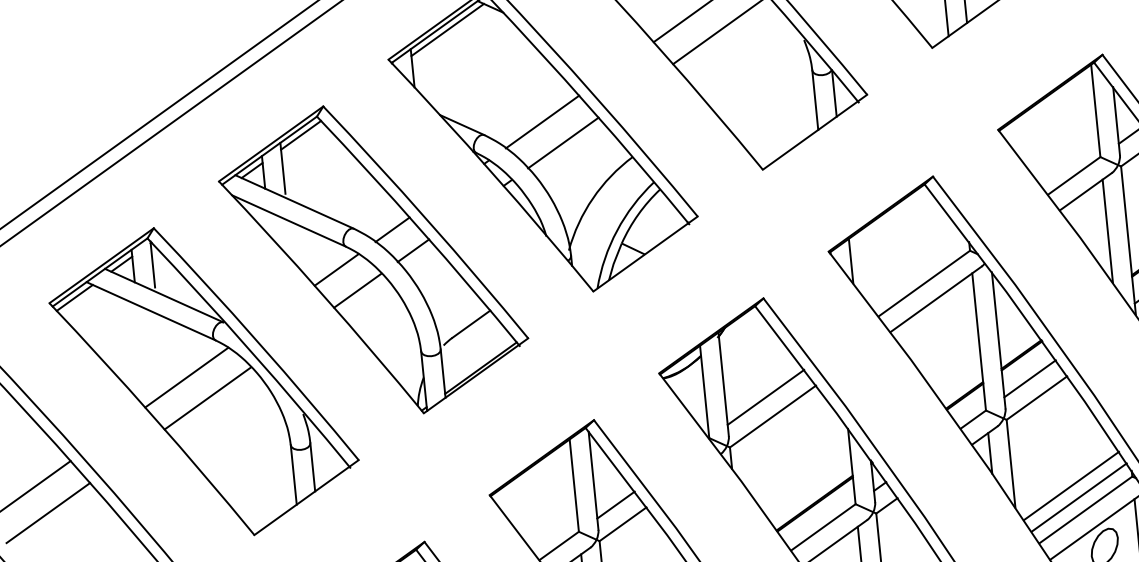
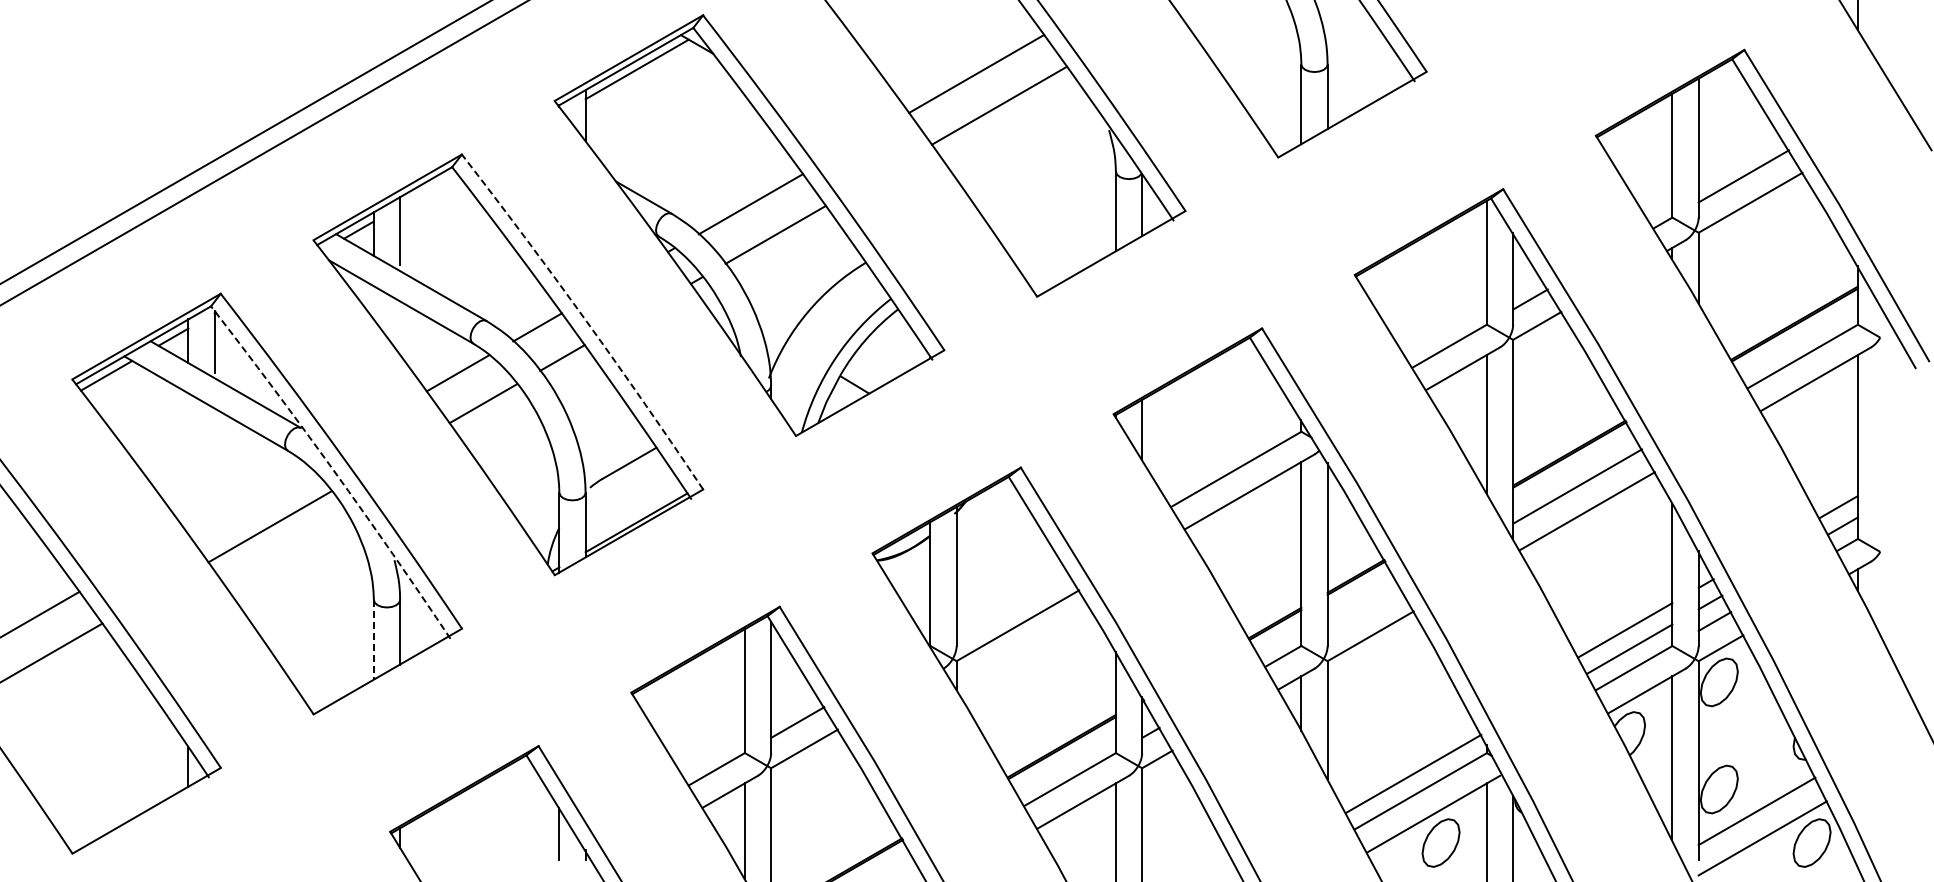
line: (300, 135) -> (428, 189), removed
arc: (427, 220) -> (585, 319), solid -> dashed
arc: (251, 351) -> (333, 470), solid -> dashed
line: (186, 377) -> (244, 496), removed
line: (1029, 378) -> (1363, 609), removed
line: (765, 397) -> (1010, 599), removed
line: (293, 474) -> (373, 639), solid -> dashed
line: (1071, 485) -> (1404, 757), removed

